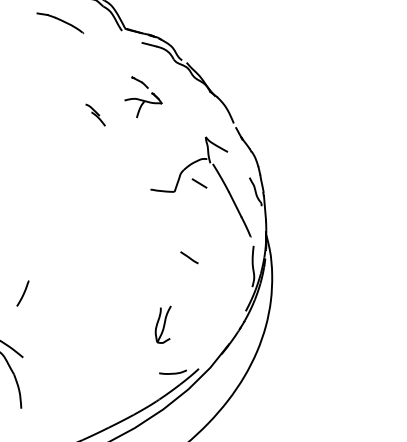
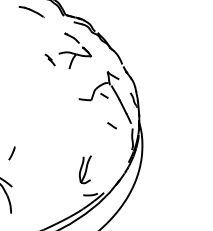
part: (142, 96) -> (74, 50), size x1.67
curve: (188, 257) -> (111, 125), moved
part: (163, 324) -> (85, 169), size x1.43

